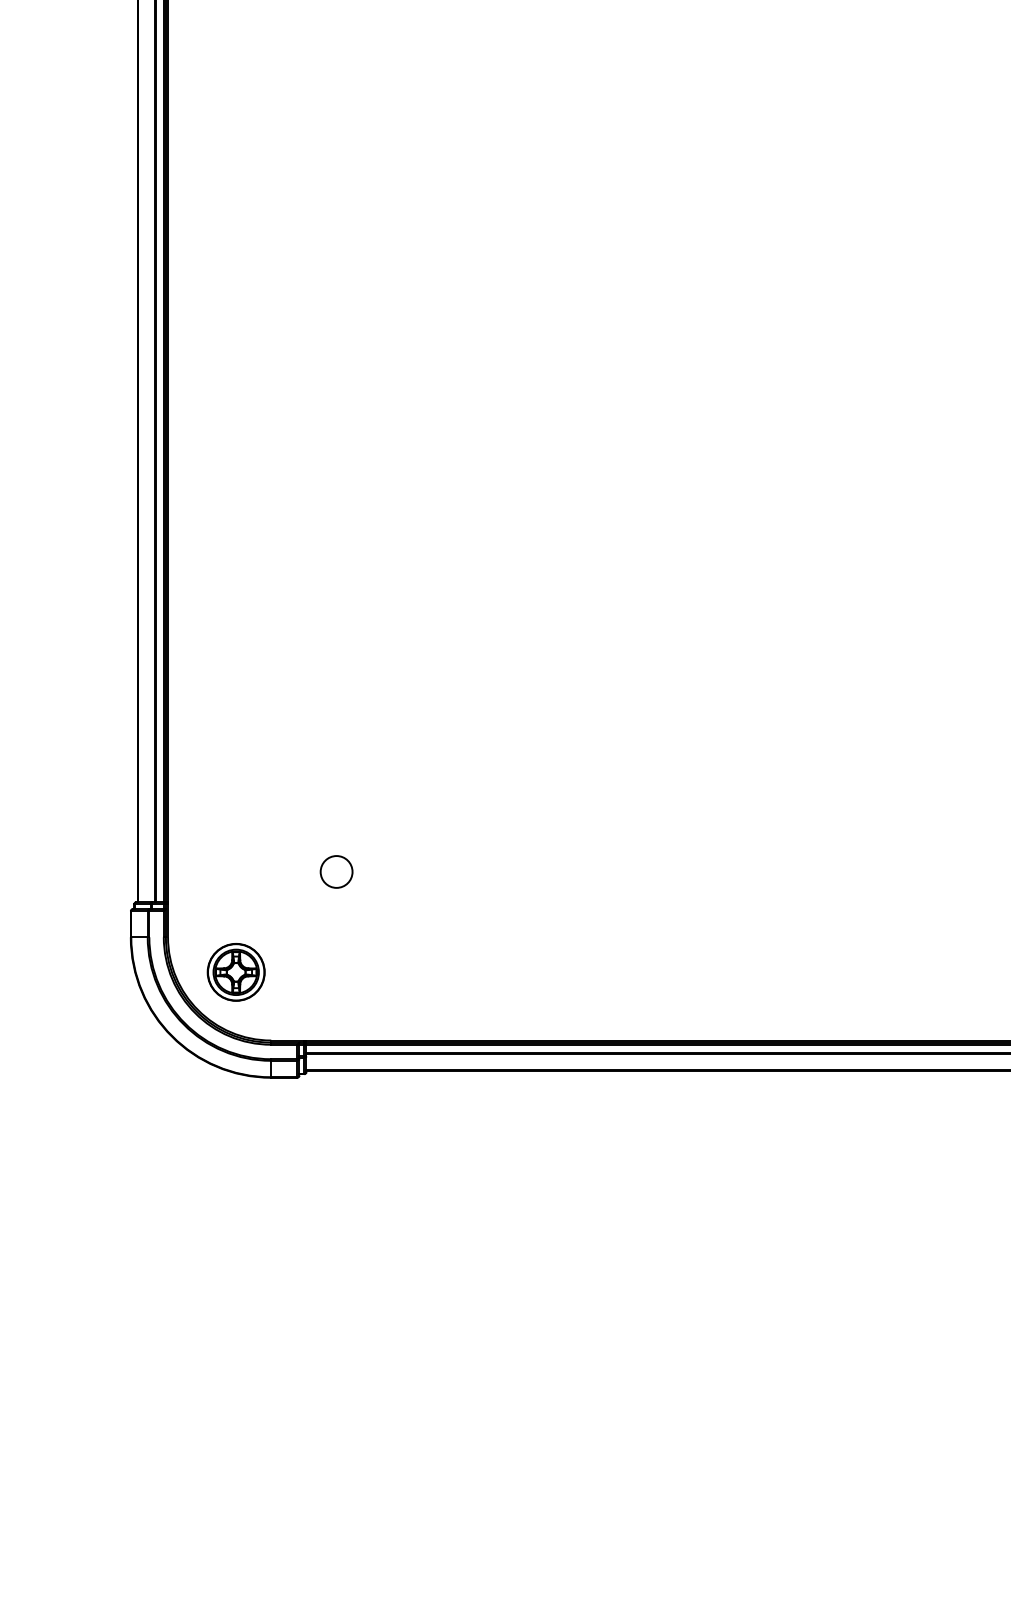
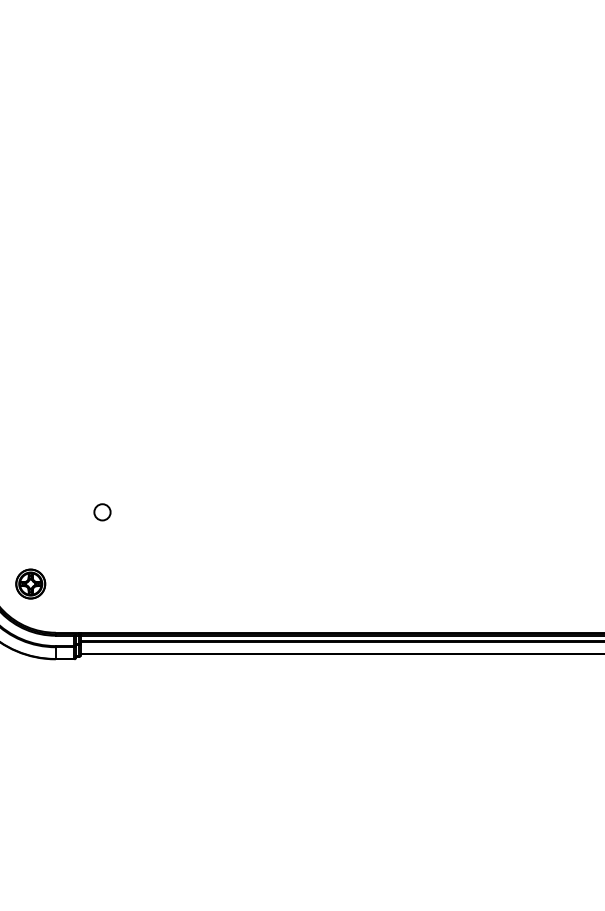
circle: (336, 871) -> (102, 512), size x0.71
part: (235, 972) -> (30, 584), size x0.71

